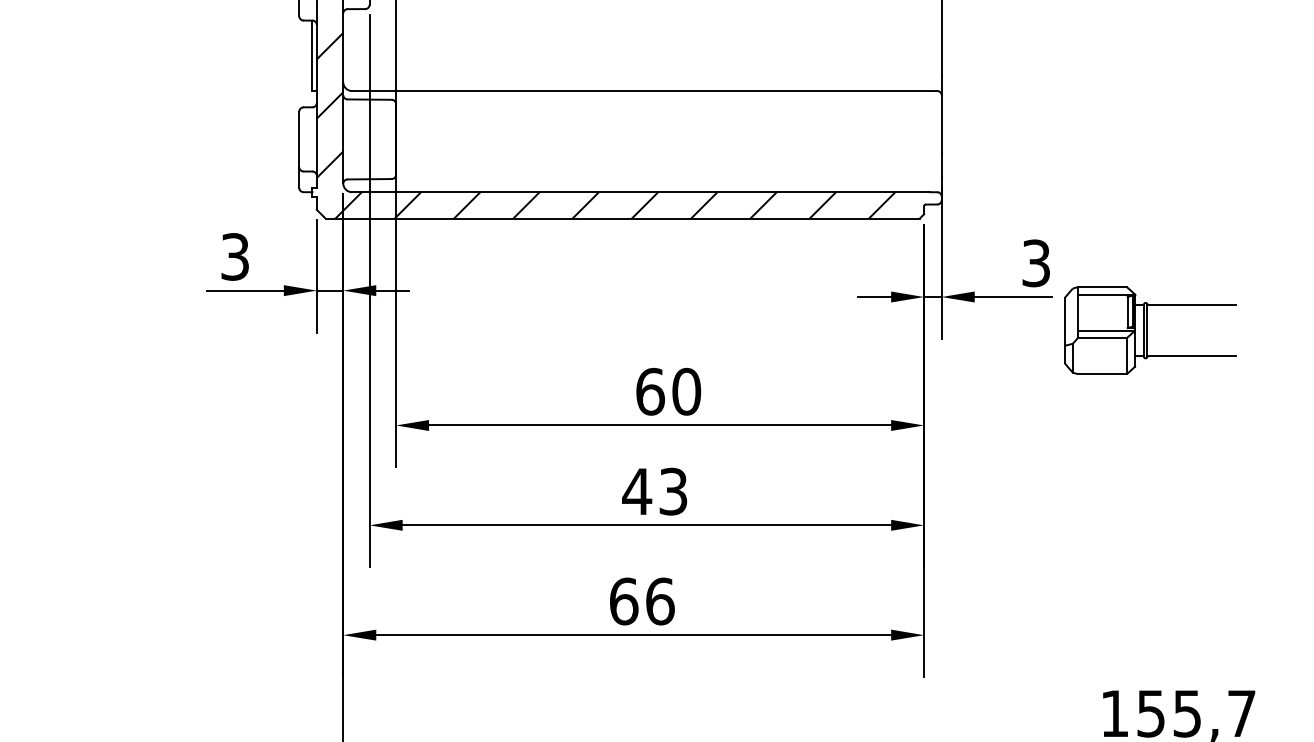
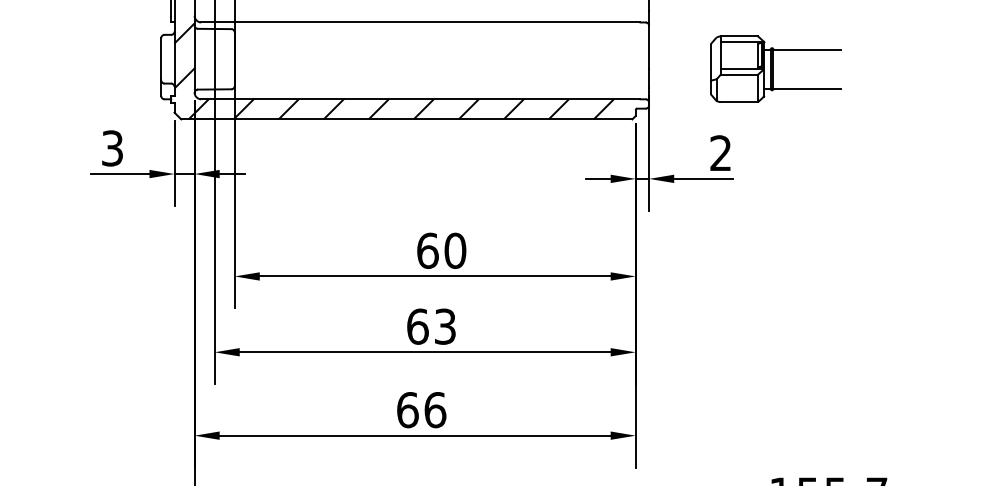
text: (1035, 263) -> (720, 153), 3 -> 2
part: (1150, 330) -> (775, 69), moved
text: (637, 491) -> (418, 326), 43 -> 63

